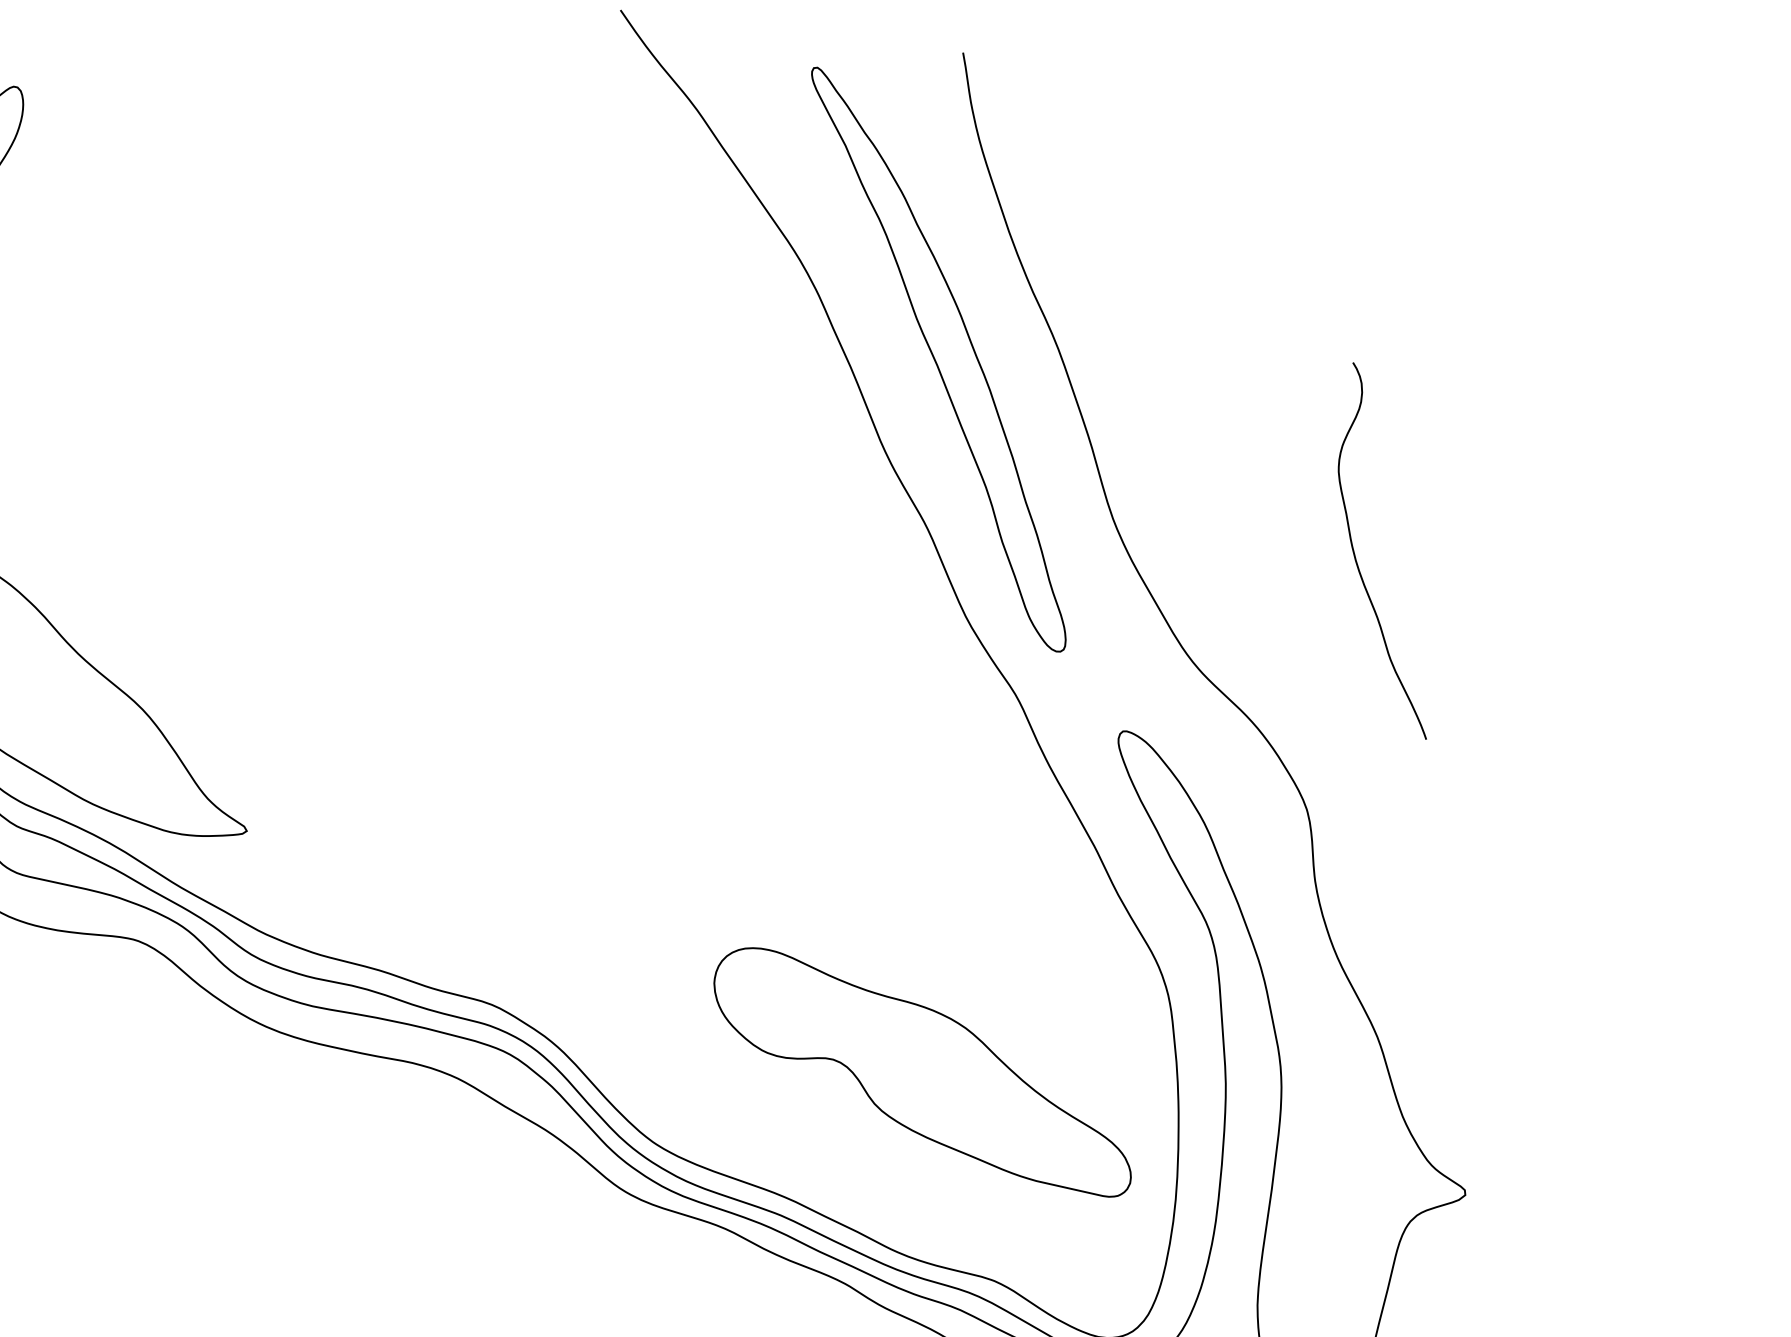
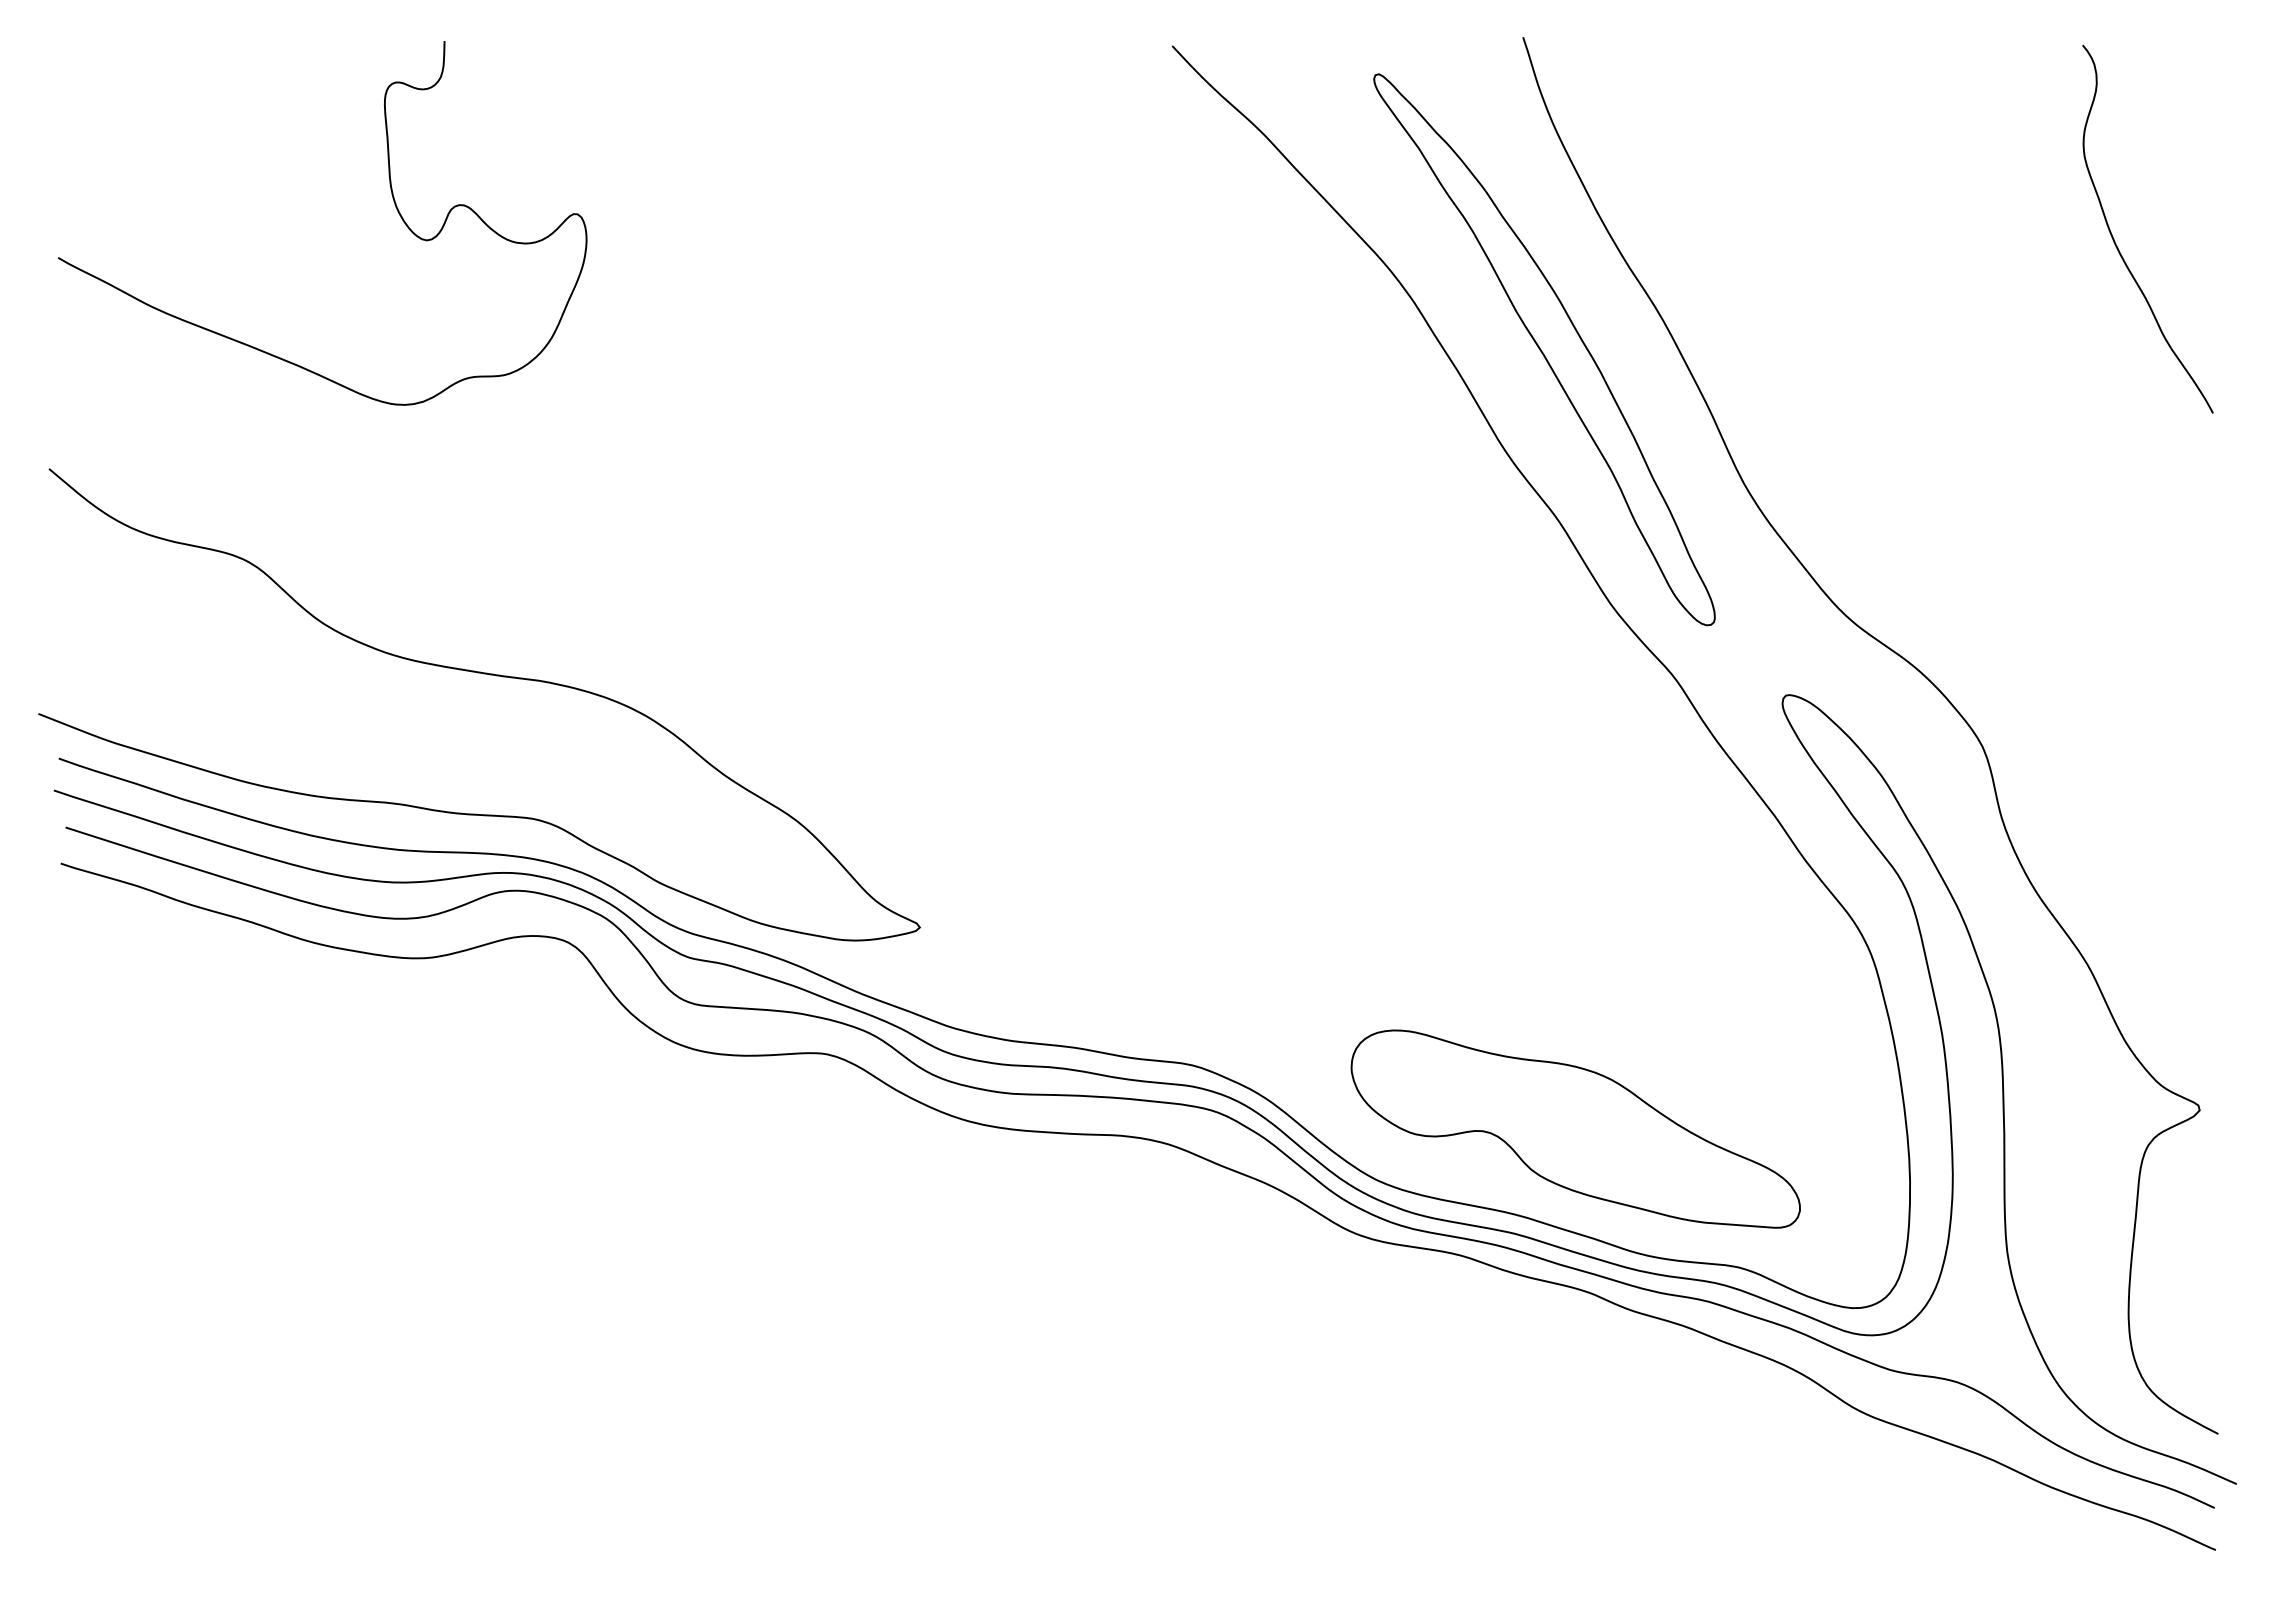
curve: (1357, 560) -> (2116, 243), moved
part: (923, 1070) -> (1575, 1128), moved

